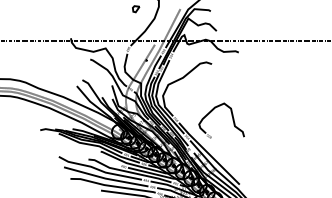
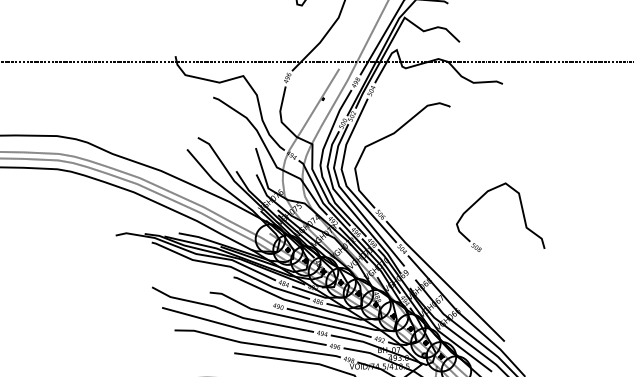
part: (231, 116) -> (519, 208), moved

